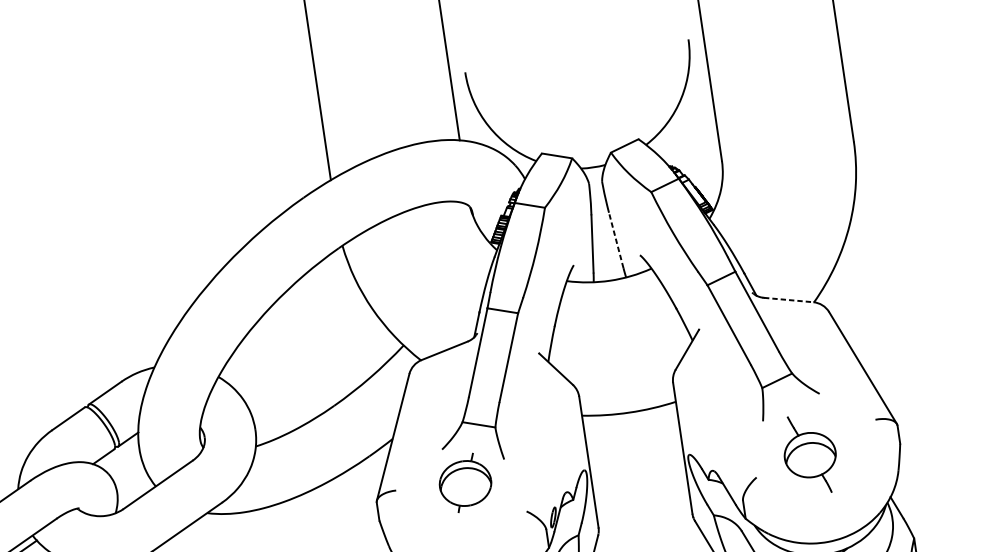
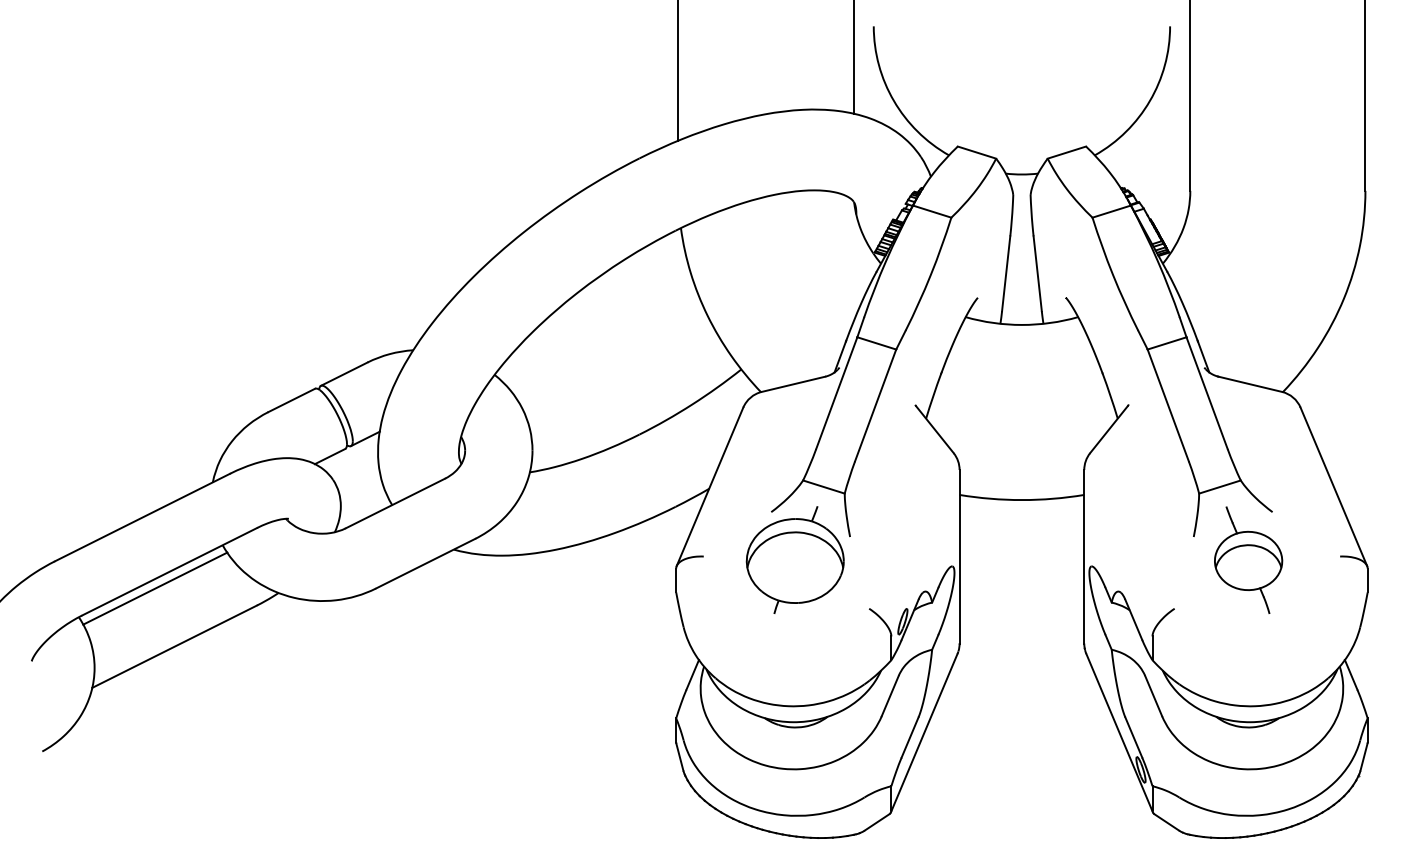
line: (616, 240) -> (1037, 273), dashed -> solid
line: (788, 300) -> (1250, 384), dashed -> solid
part: (810, 454) -> (1248, 559), moved
part: (464, 482) -> (794, 559), size x1.43

